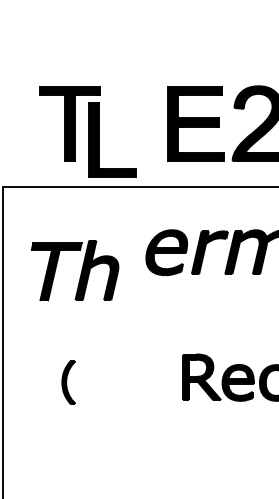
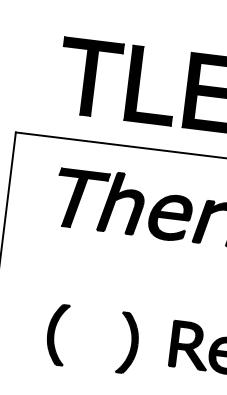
part: (99, 139) -> (139, 83), moved
part: (75, 270) -> (100, 200), moved
part: (68, 382) -> (56, 334), size x1.43
part: (140, 382) -> (128, 343), added

